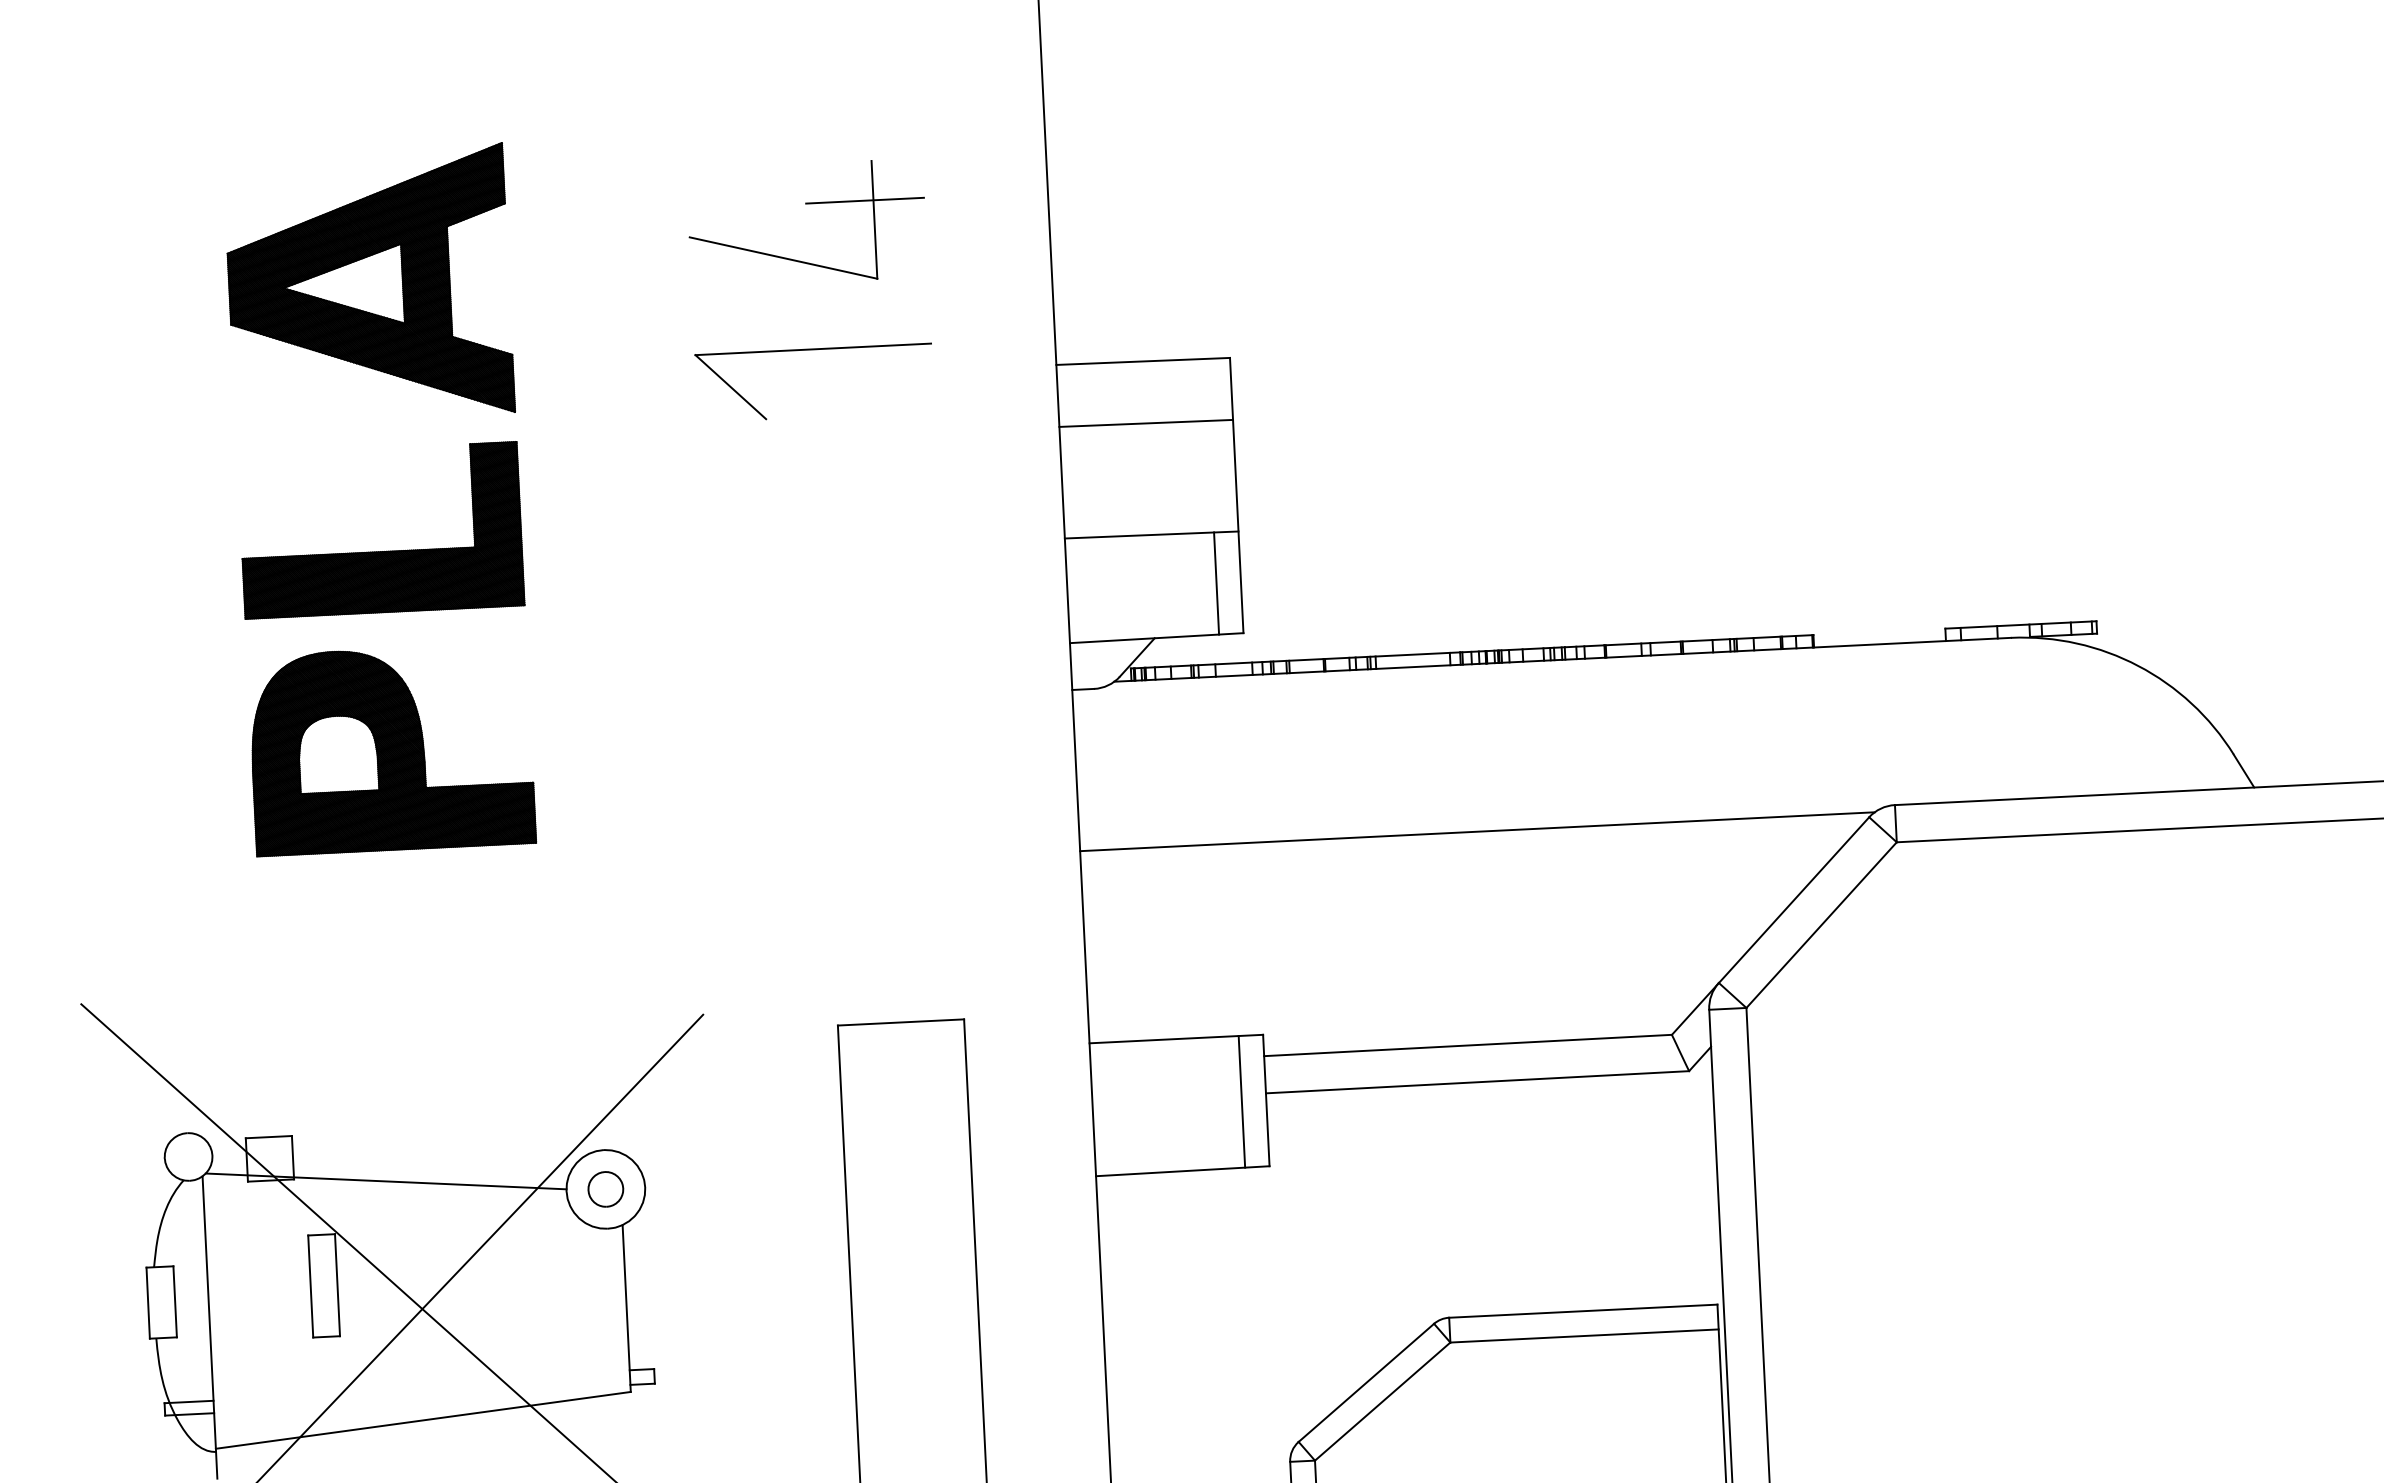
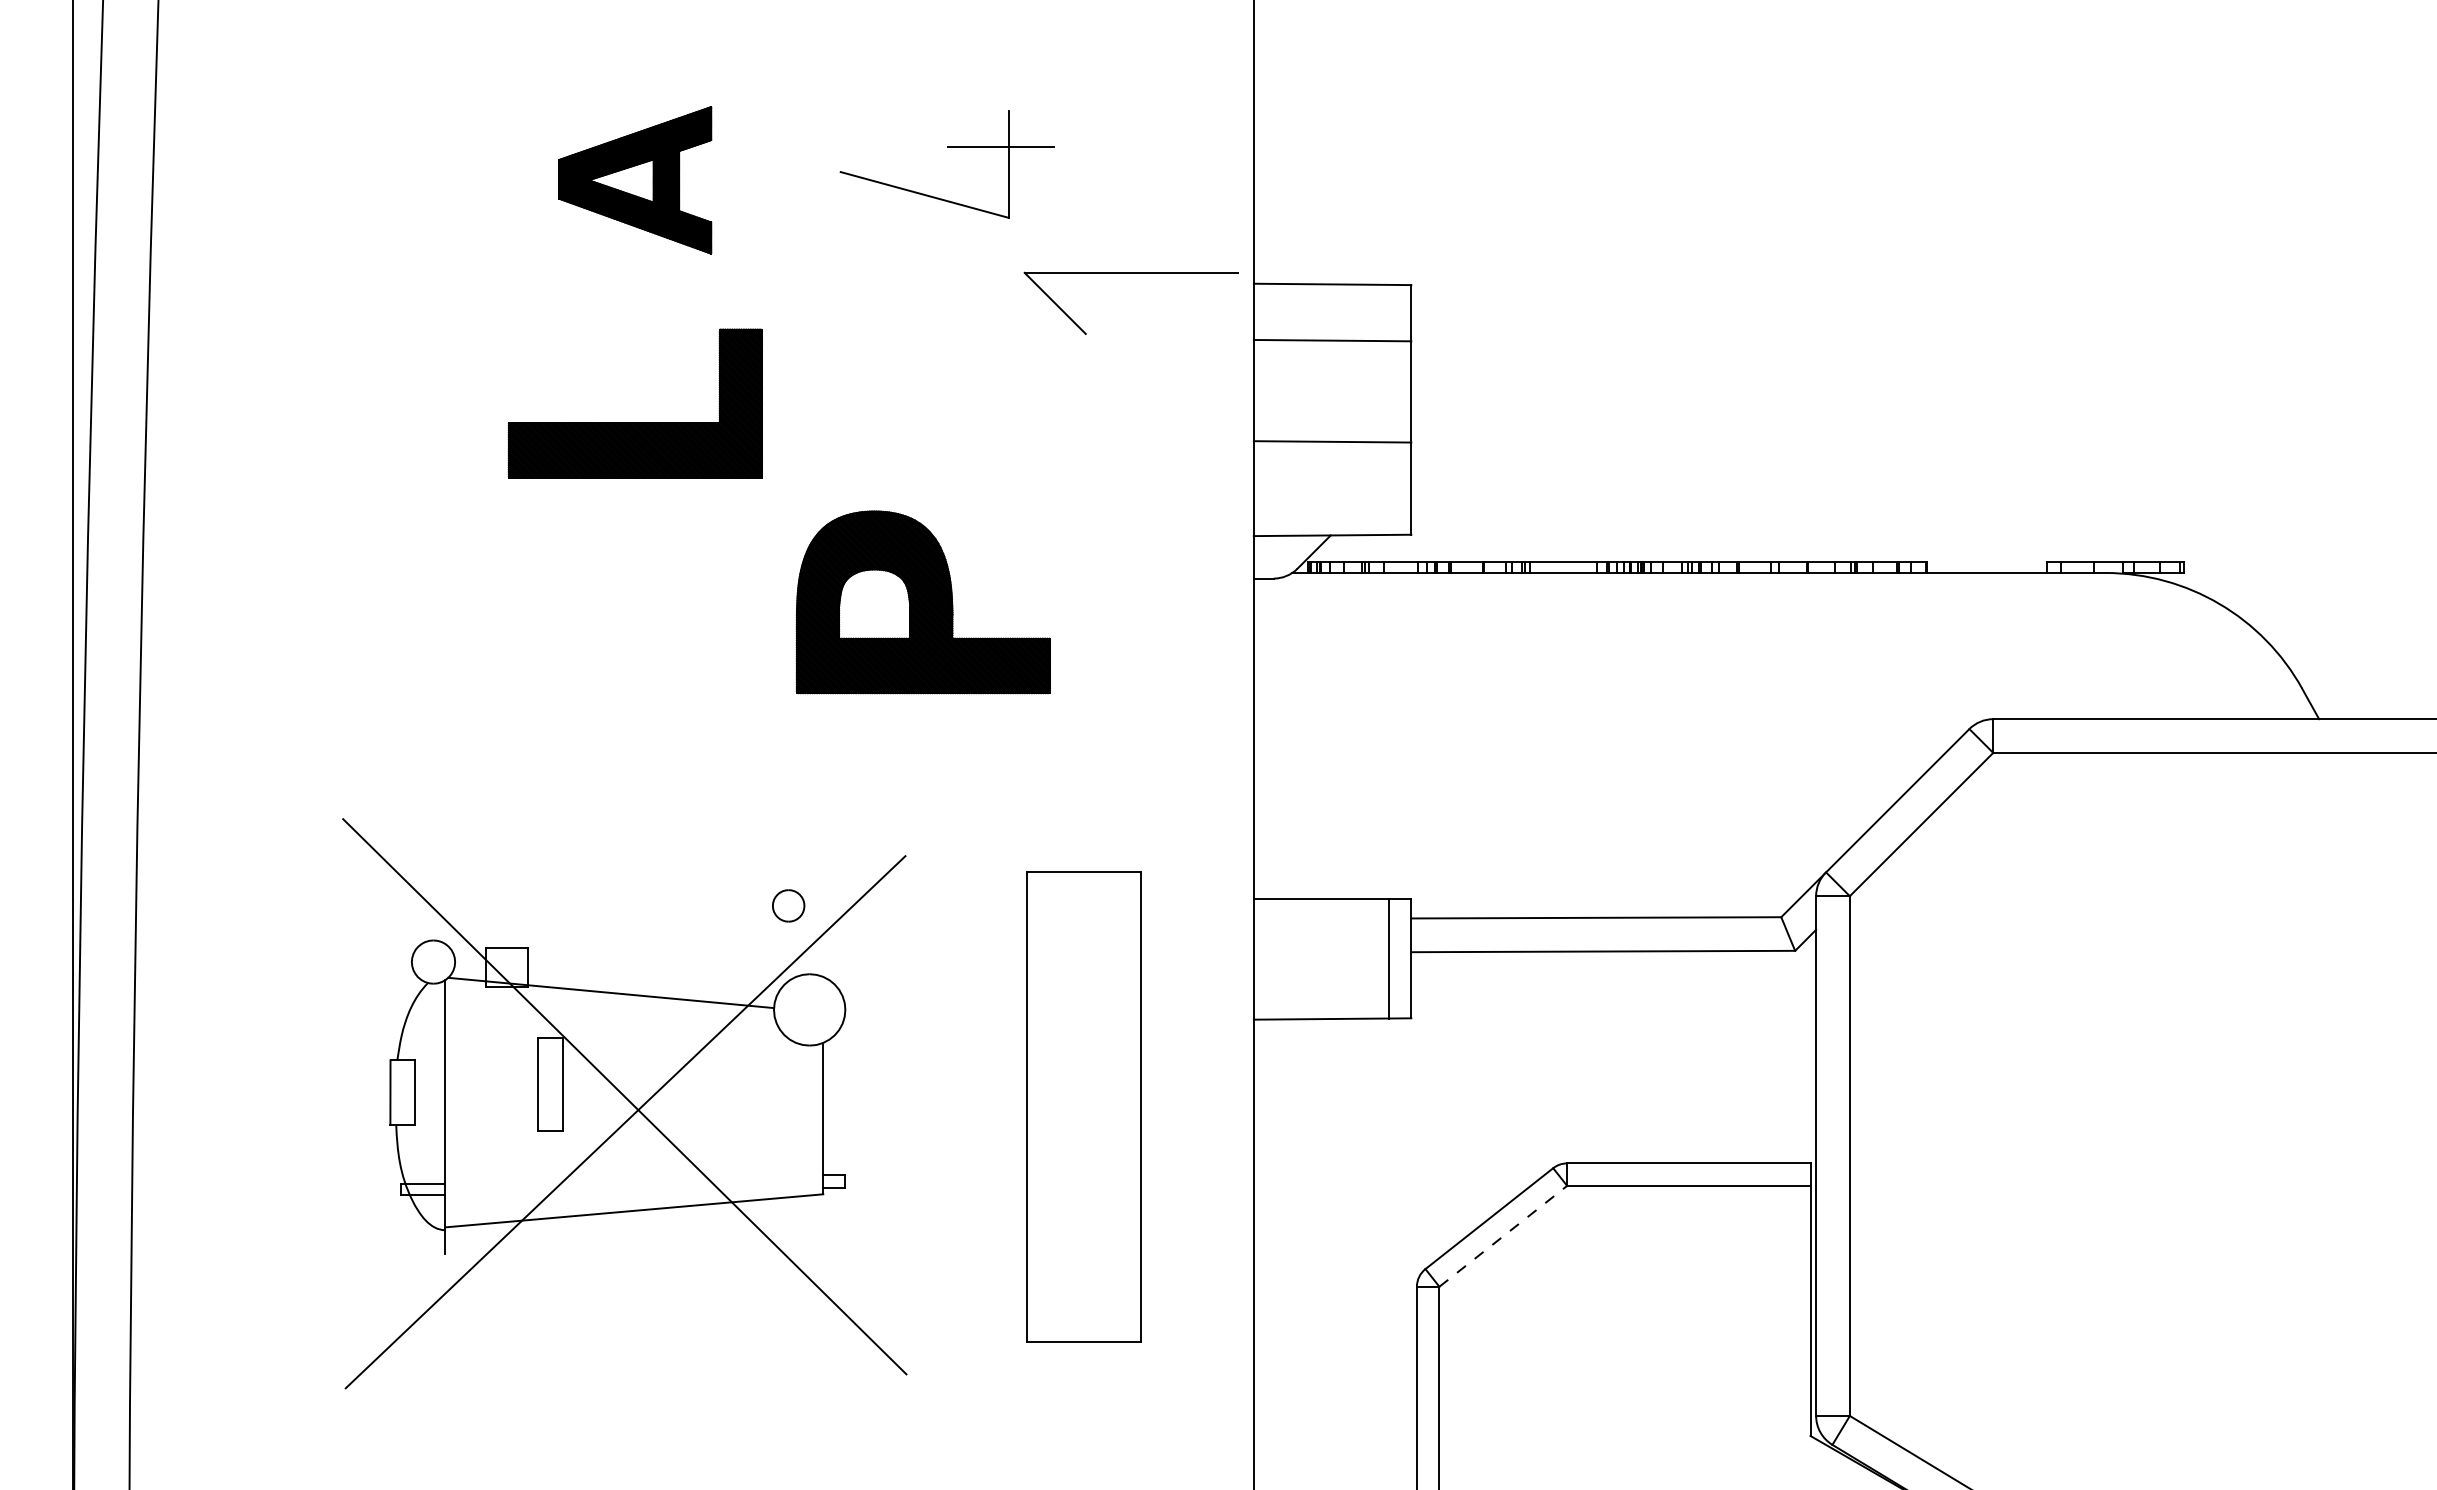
part: (806, 204) -> (947, 147), moved
part: (368, 284) -> (634, 180), size x0.6
part: (812, 350) -> (1130, 273), moved
line: (1216, 583) -> (1389, 488), removed
part: (390, 749) -> (922, 602), moved
line: (1476, 831) -> (1613, 724), removed
part: (605, 1188) -> (788, 905), moved
line: (1382, 1401) -> (1503, 1236), solid -> dashed

